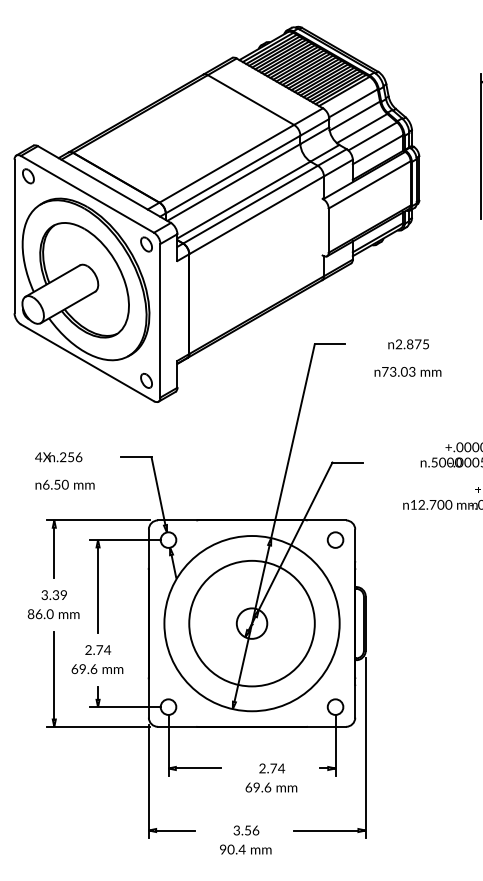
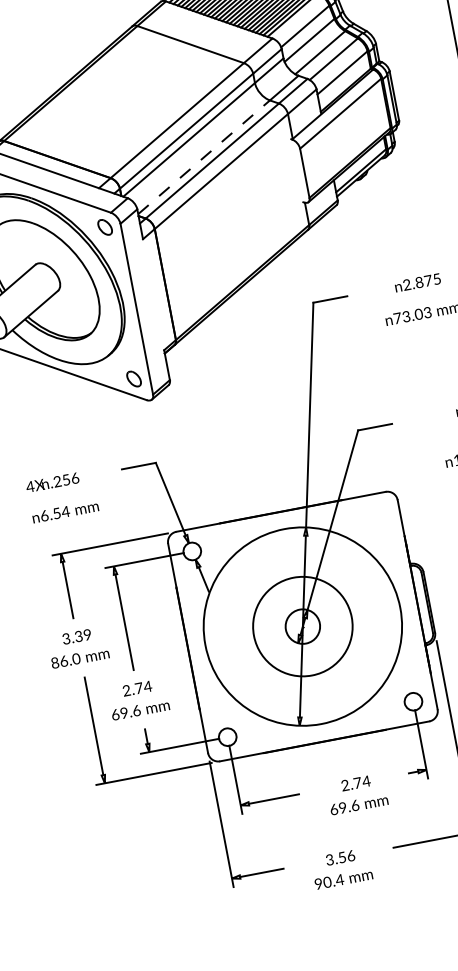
line: (244, 200) -> (204, 157), solid -> dashed
text: (64, 484) -> (64, 511), 6.50 -> 6.54
circle: (335, 539) -> (377, 515), removed
circle: (251, 623) -> (302, 626), size x0.7

